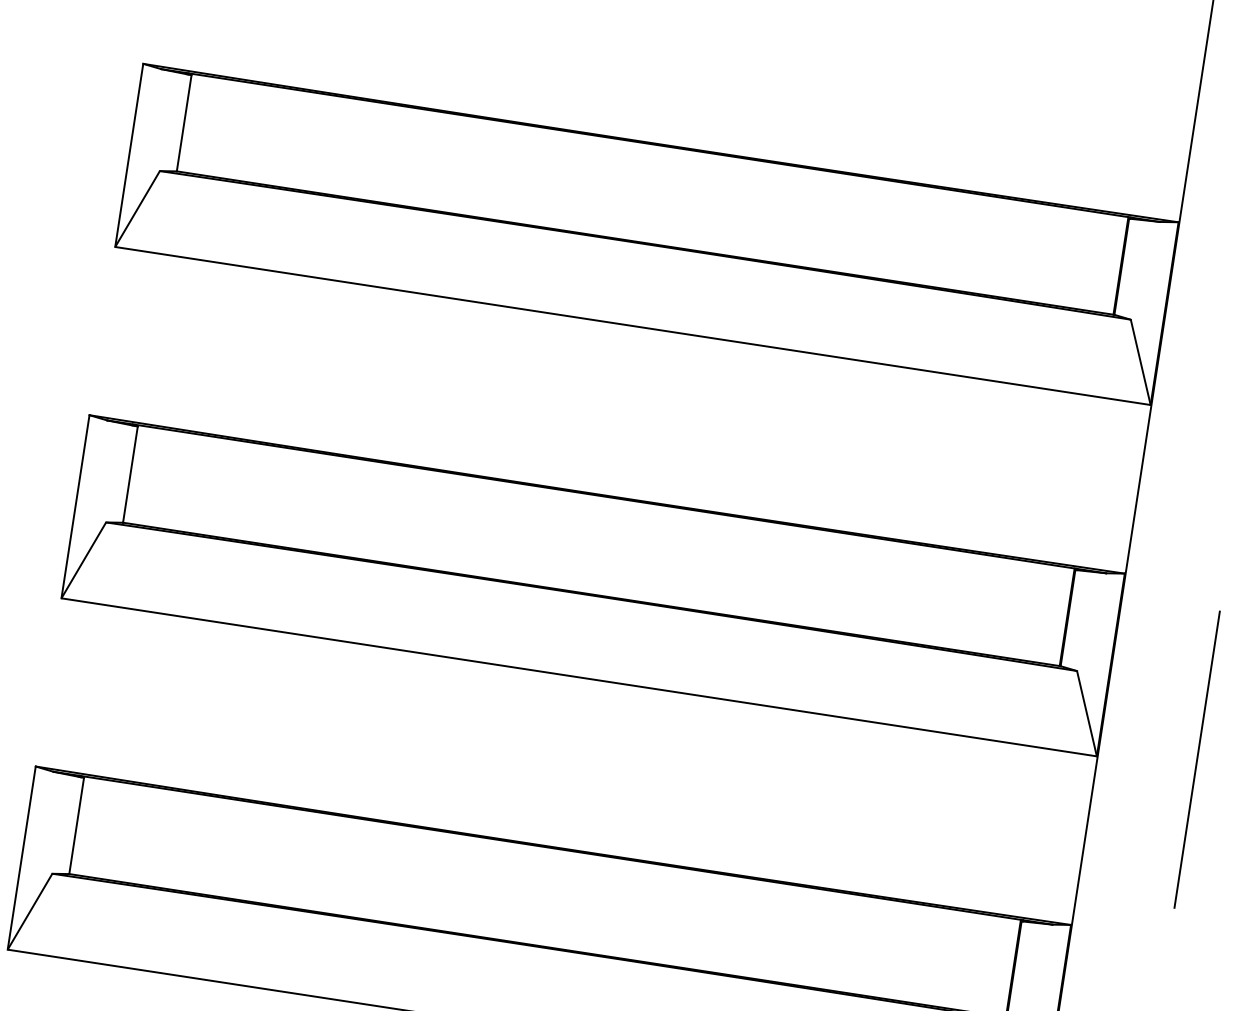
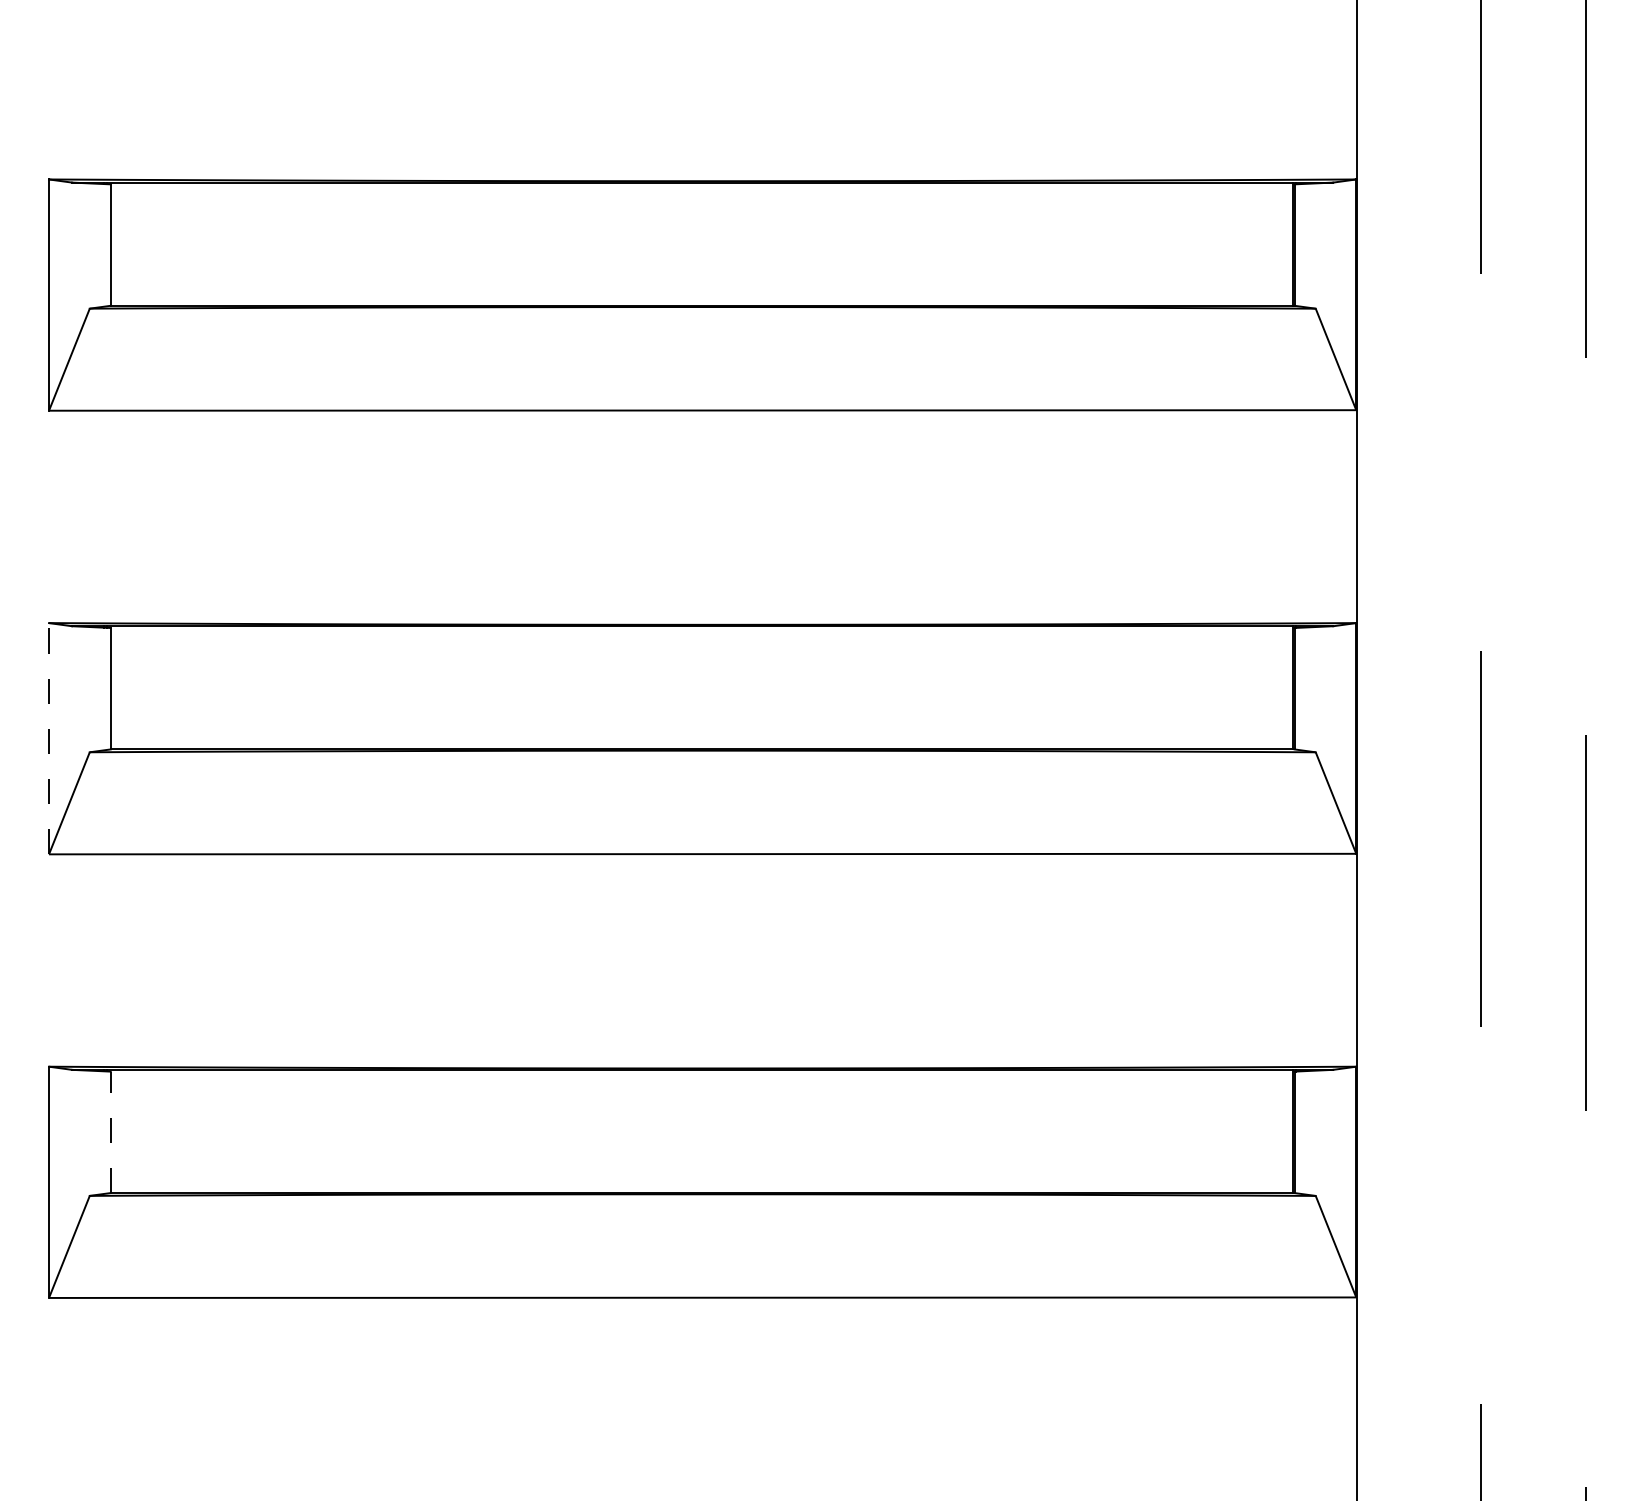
line: (75, 506) -> (49, 738), solid -> dashed
line: (76, 826) -> (110, 1132), solid -> dashed

